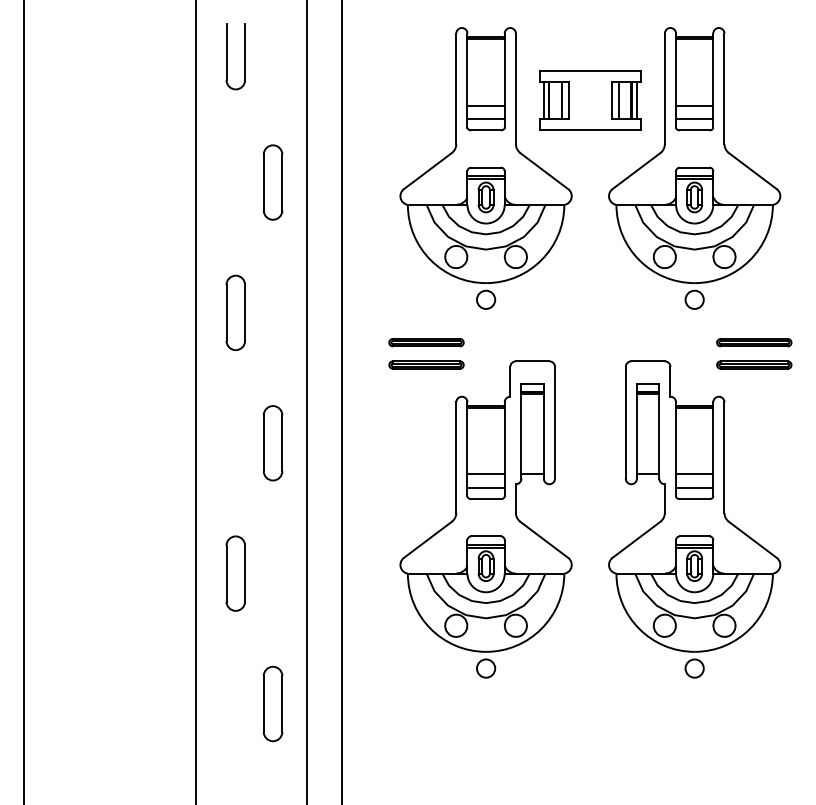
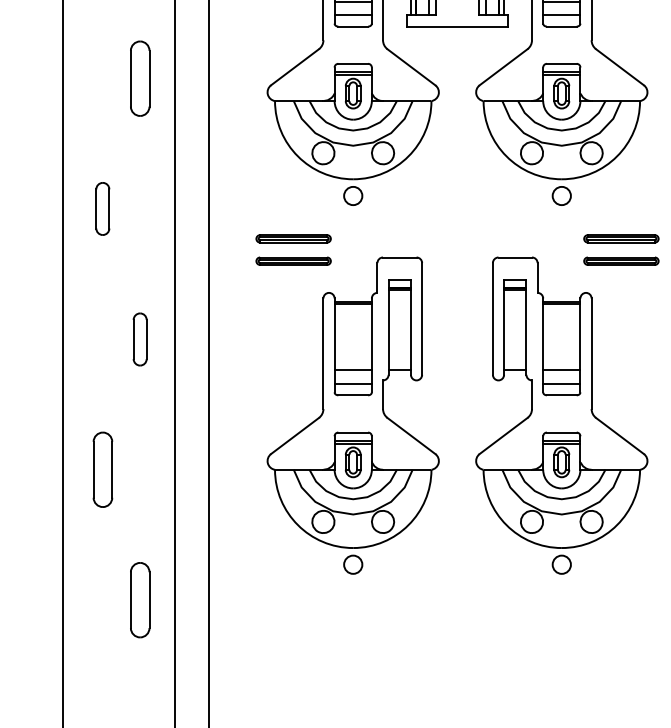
part: (235, 312) -> (102, 208), size x0.7
part: (272, 443) -> (139, 339), size x0.7

